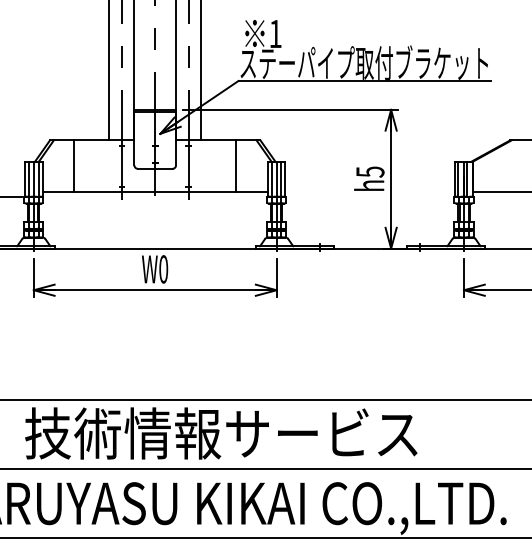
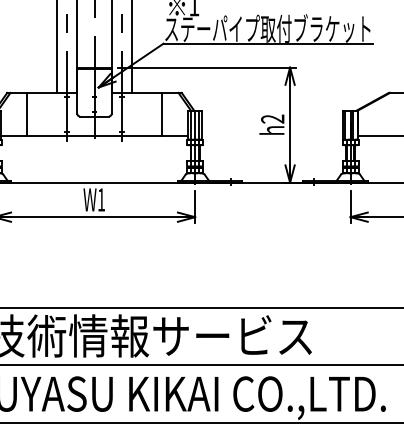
text: (370, 171) -> (272, 118), h5 -> h2
text: (163, 269) -> (101, 199), W0 -> W1

